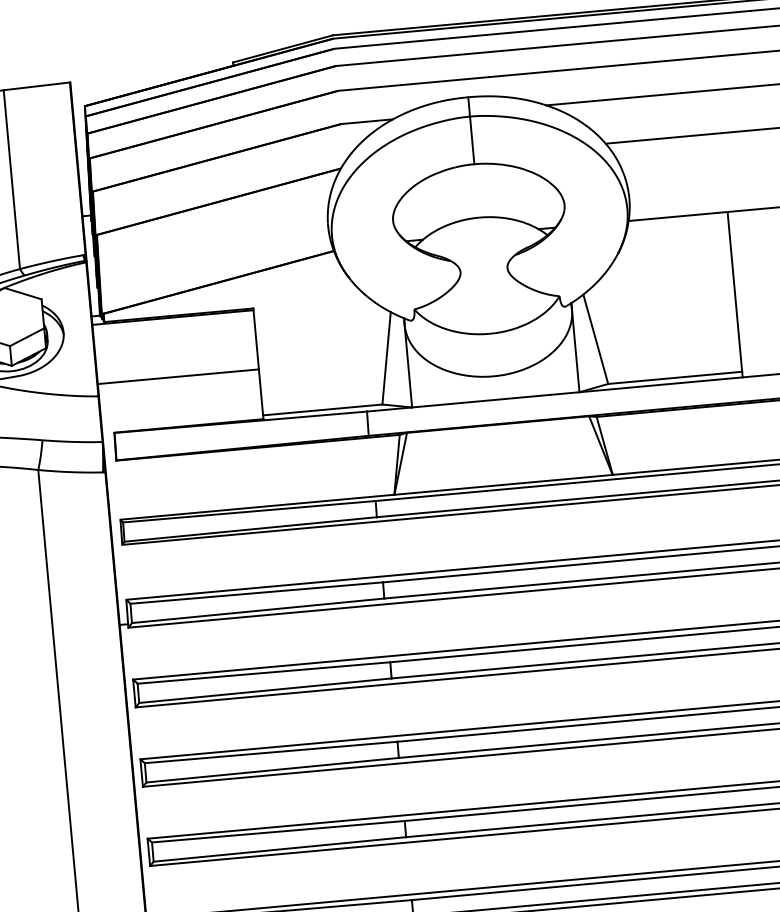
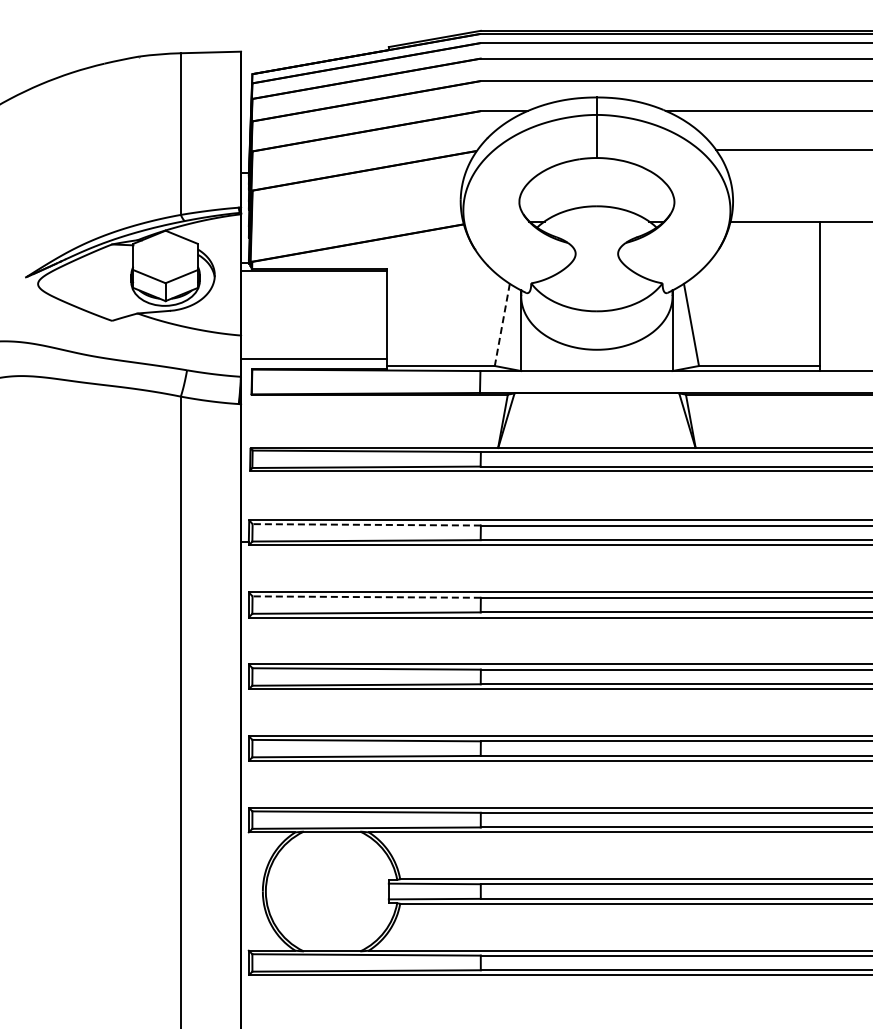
line: (386, 357) -> (502, 324), solid -> dashed
line: (177, 376) -> (313, 359), moved
line: (256, 592) -> (366, 524), solid -> dashed
line: (263, 673) -> (366, 597), solid -> dashed

